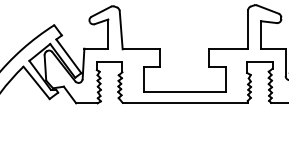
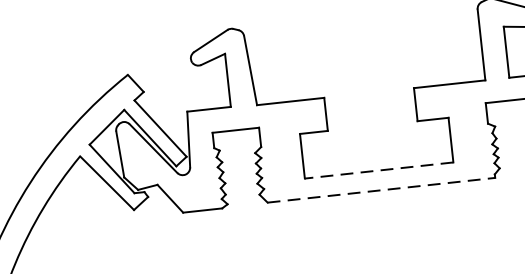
line: (185, 92) -> (379, 171), solid -> dashed
line: (185, 102) -> (381, 189), solid -> dashed

